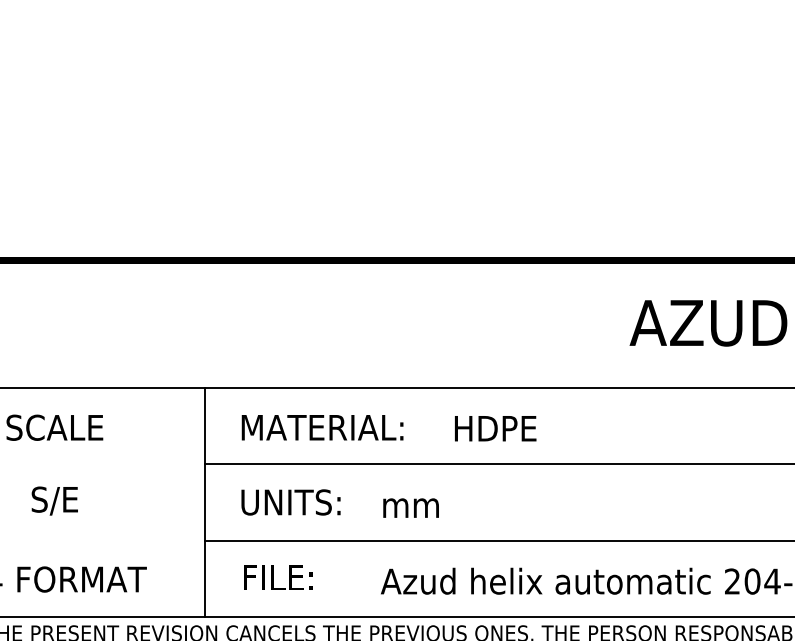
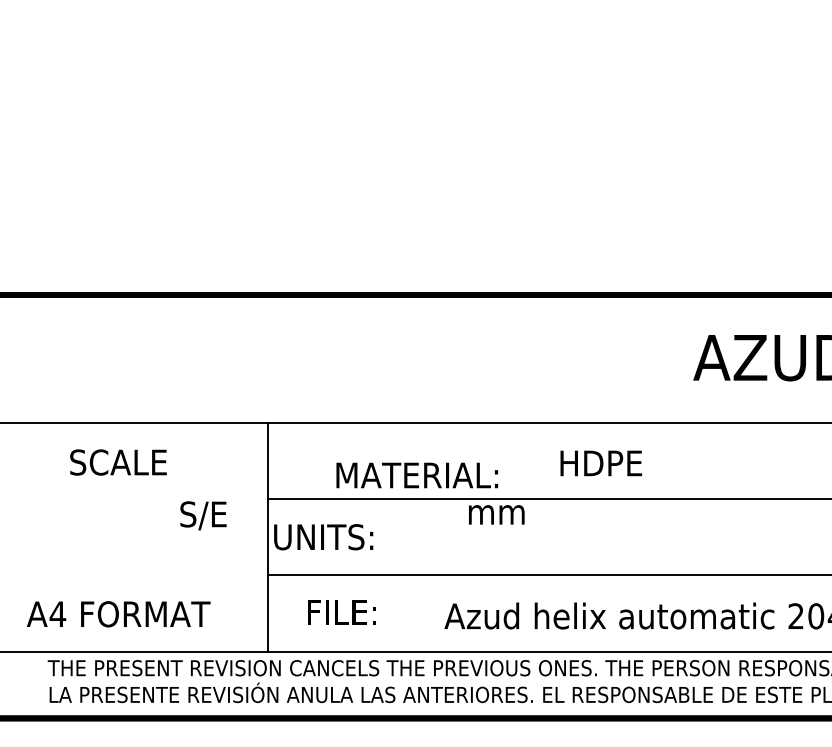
text: (321, 427) -> (416, 475), moved
text: (495, 428) -> (601, 463), moved
text: (54, 500) -> (203, 515), moved
text: (290, 502) -> (323, 537), moved
text: (410, 507) -> (496, 514), moved

